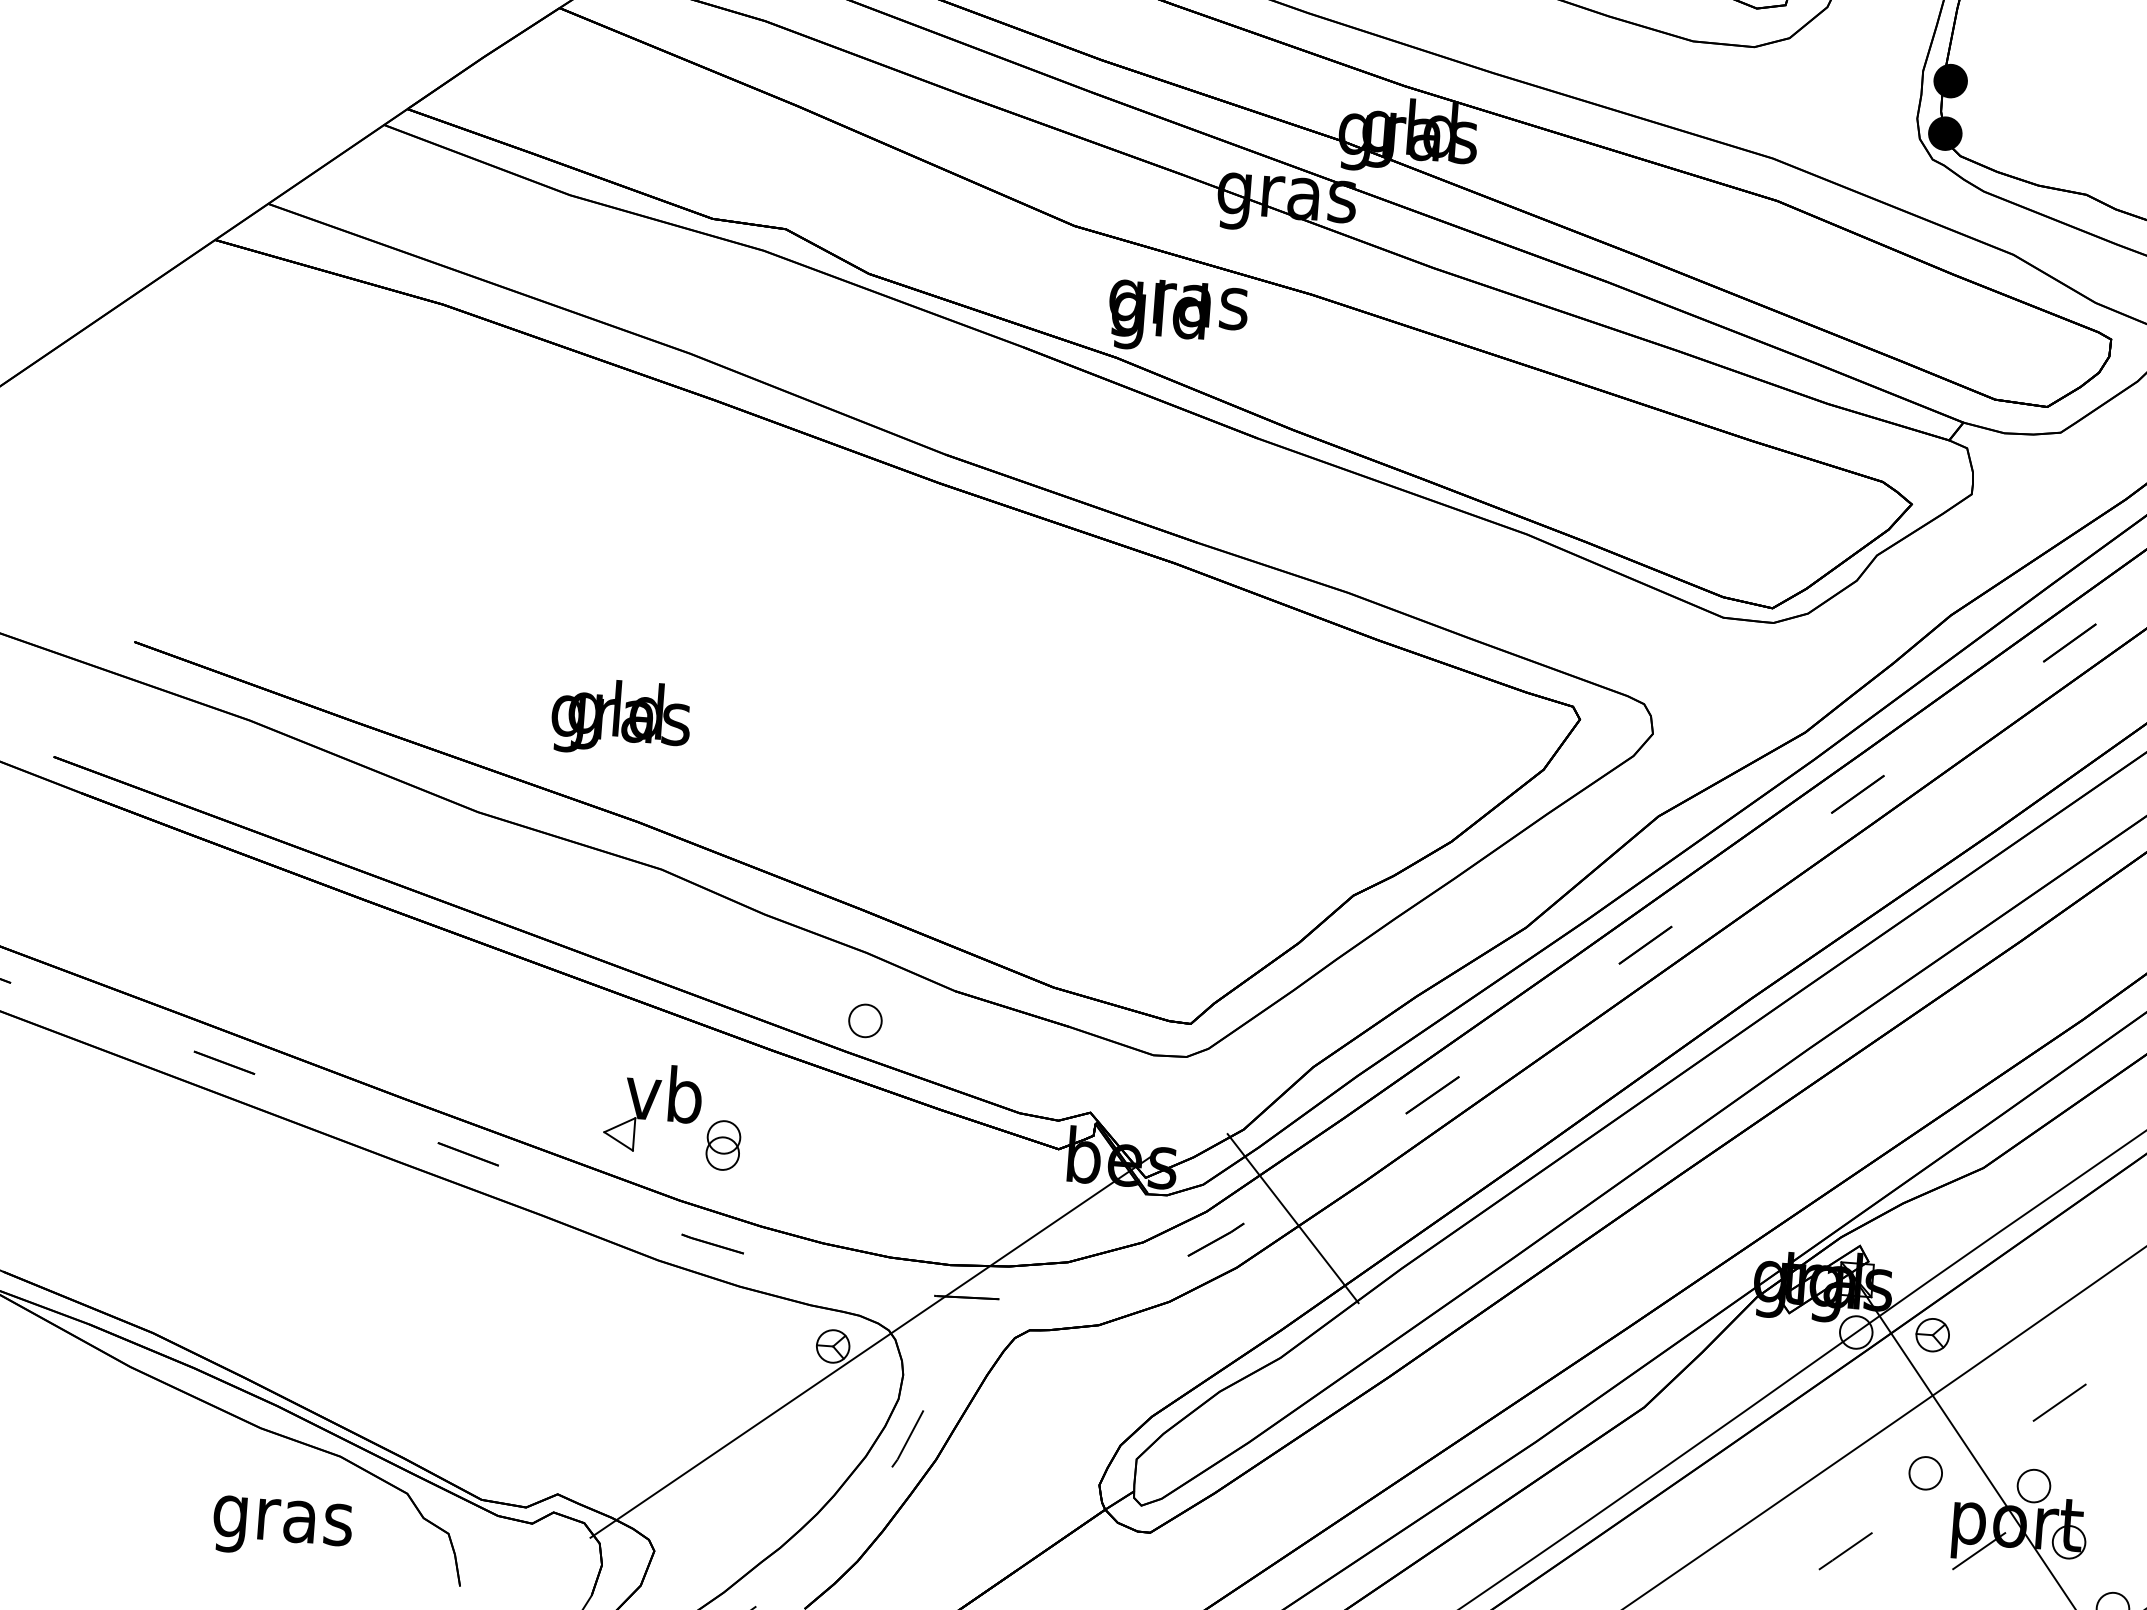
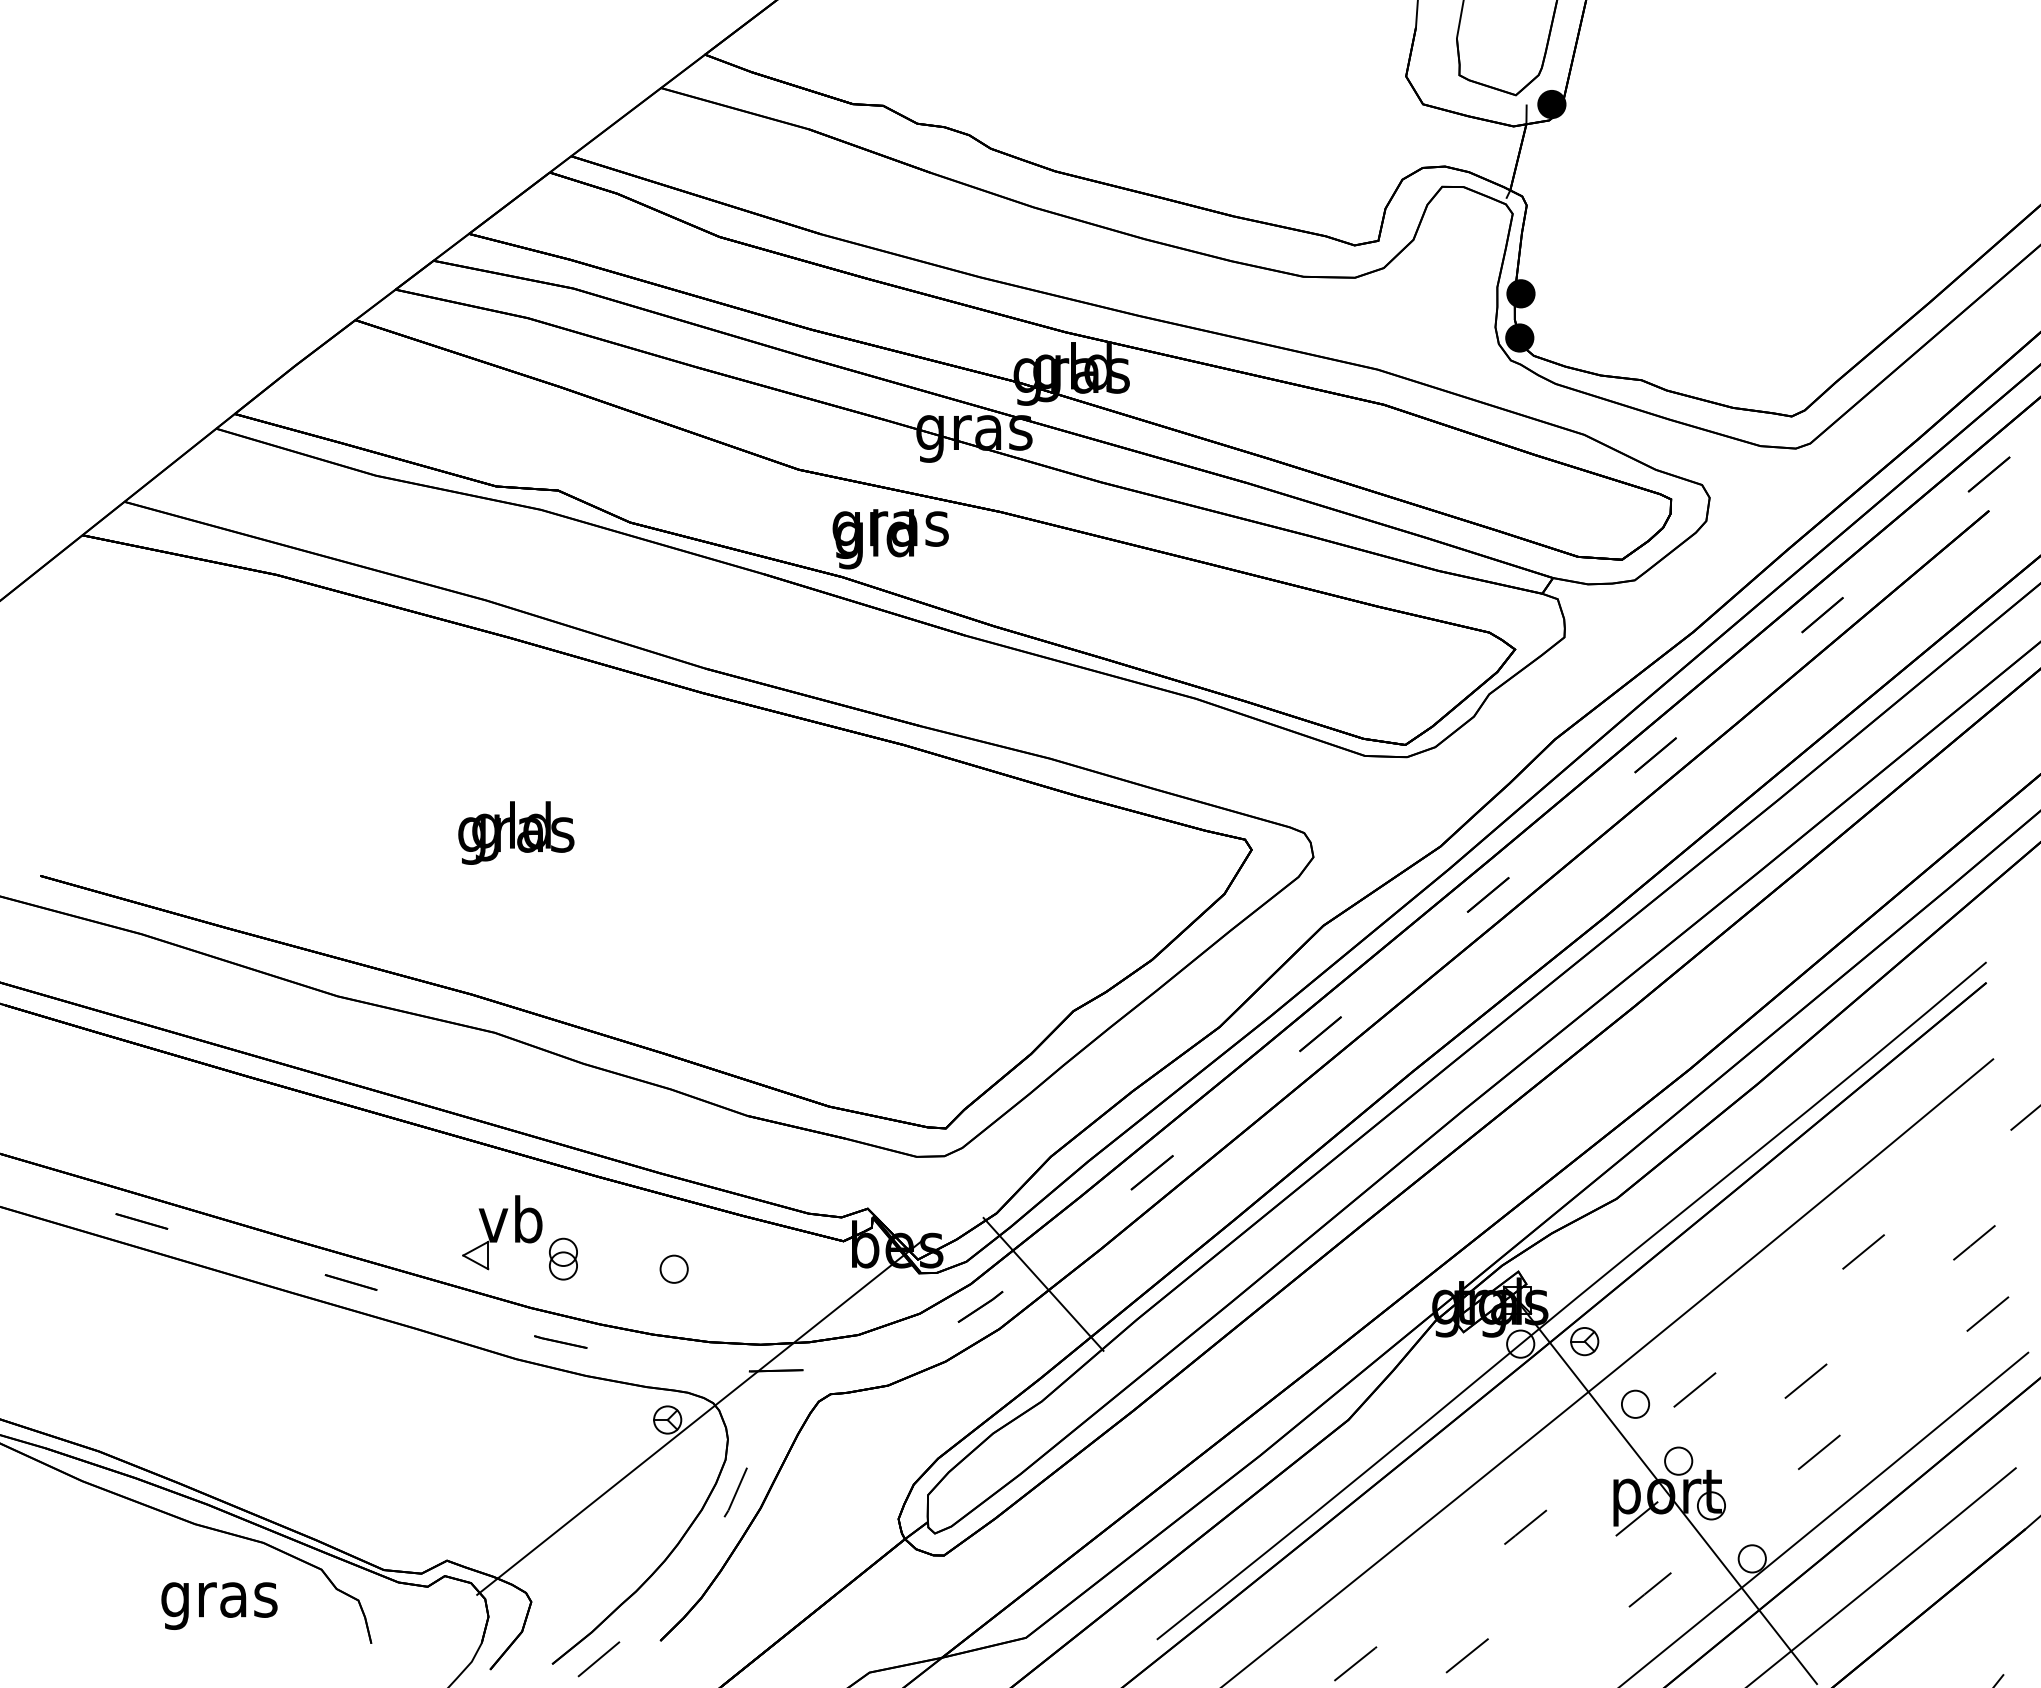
text: (621, 717) -> (516, 832), moved
part: (864, 1019) -> (673, 1268), moved
part: (1925, 1472) -> (1635, 1403), moved

